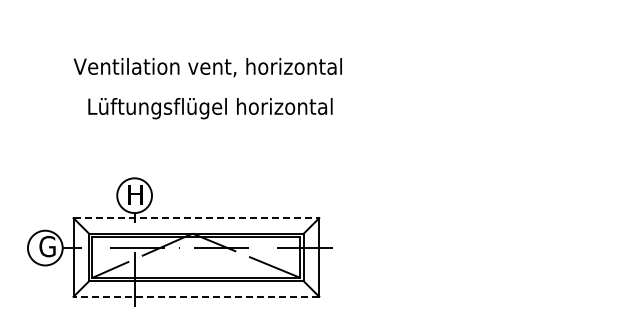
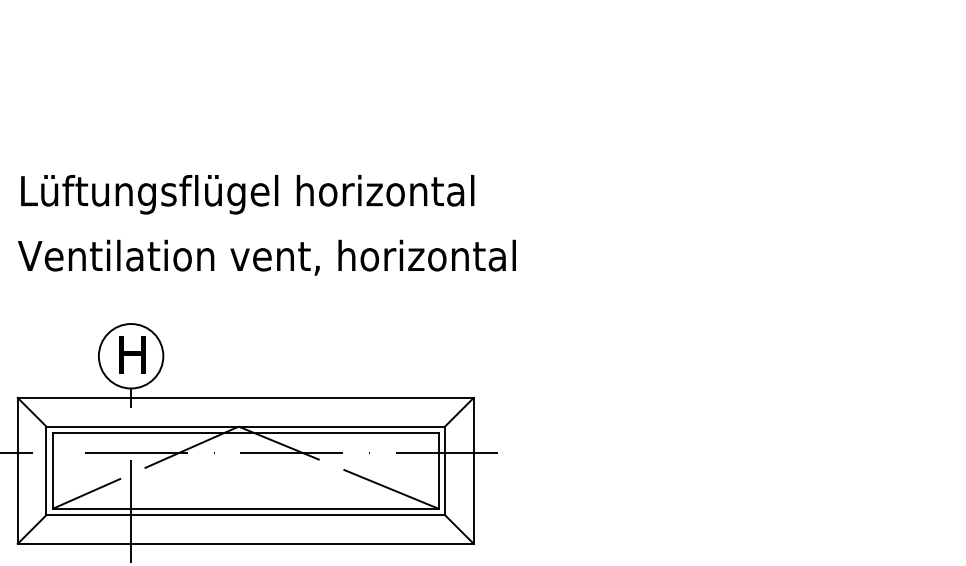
text: (207, 67) -> (266, 257), moved
text: (210, 108) -> (247, 194), moved
line: (196, 218) -> (245, 398), dashed -> solid
line: (196, 296) -> (245, 543), dashed -> solid

